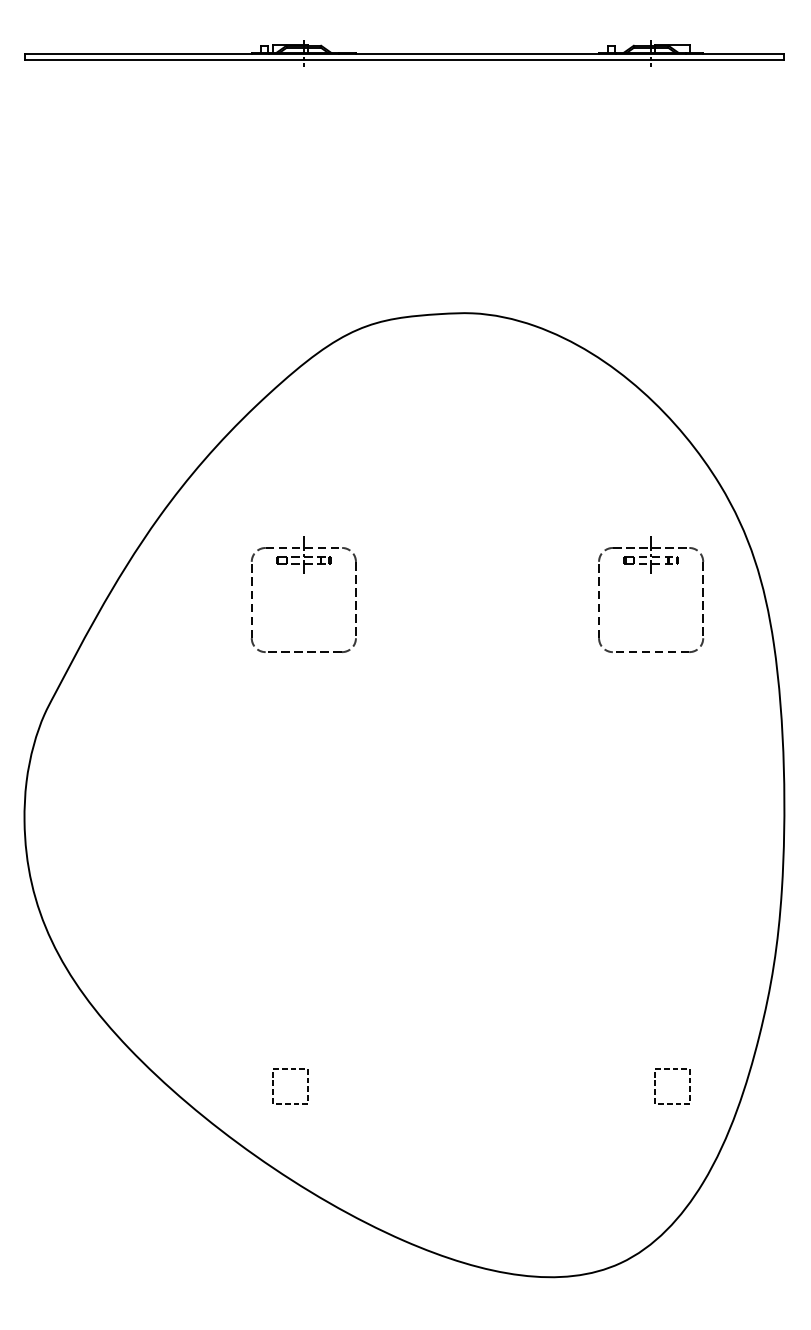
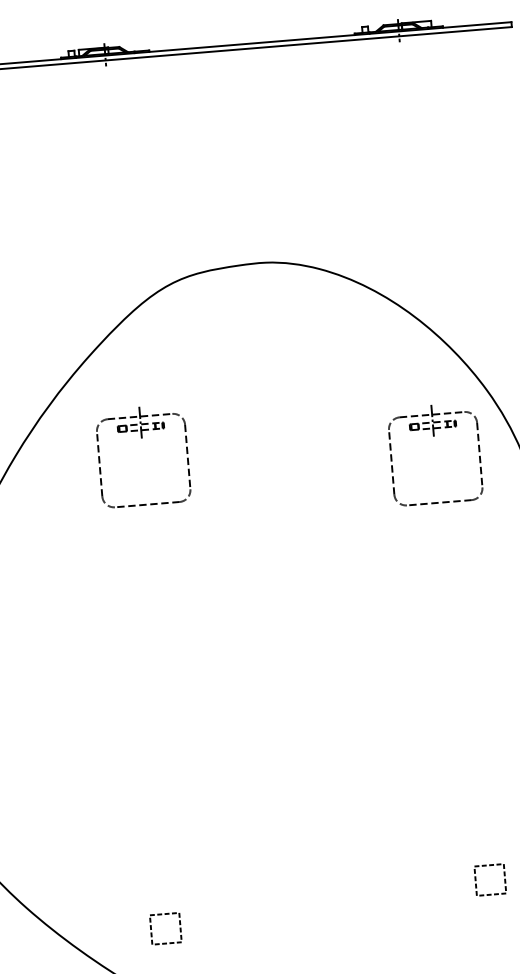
part: (303, 573) -> (141, 438), moved
part: (651, 573) -> (434, 436), moved
part: (689, 1086) -> (504, 879), moved

